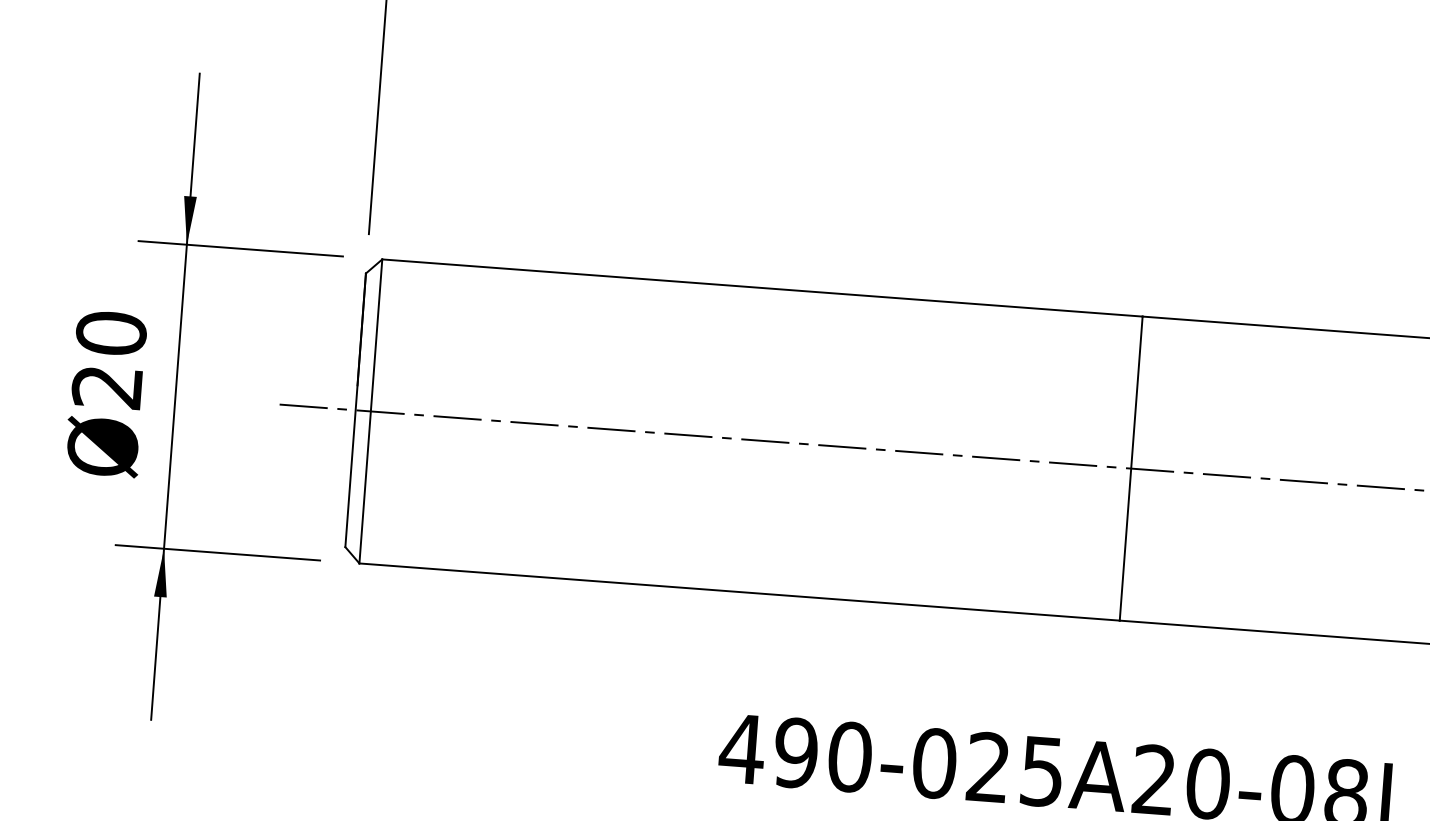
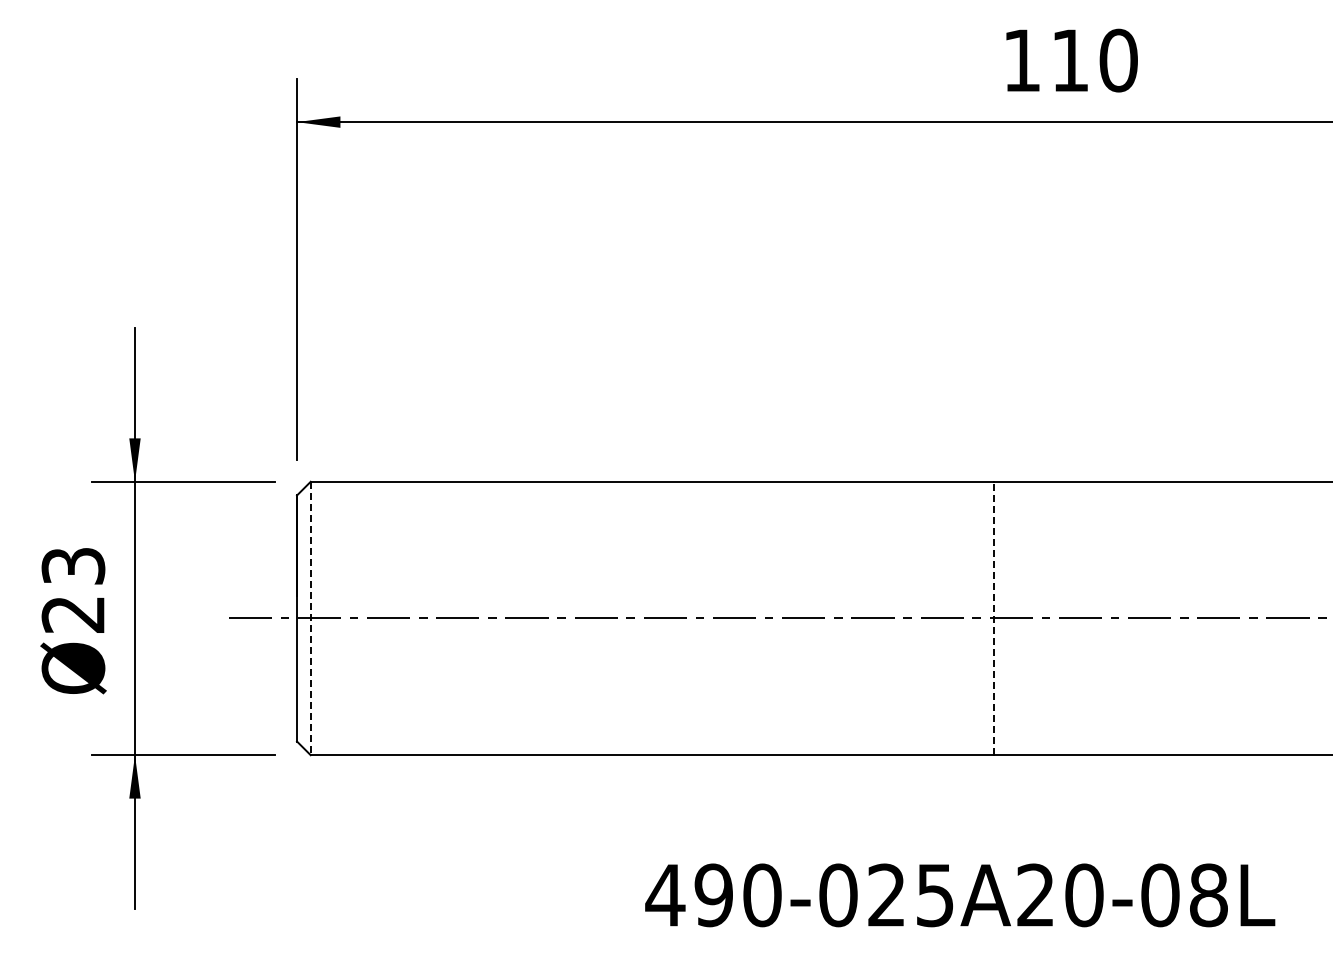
text: (111, 333) -> (73, 566), Ø20 -> Ø23
line: (370, 411) -> (310, 618), solid -> dashed
line: (1131, 468) -> (994, 618), solid -> dashed

